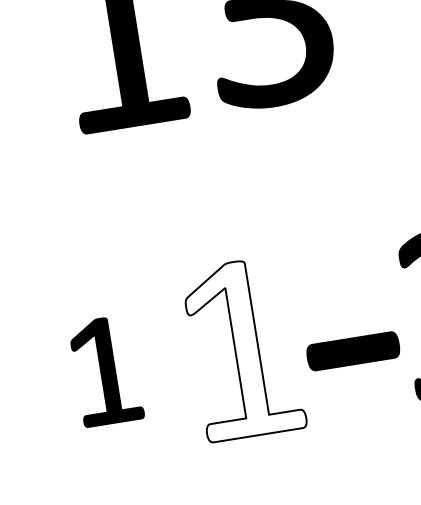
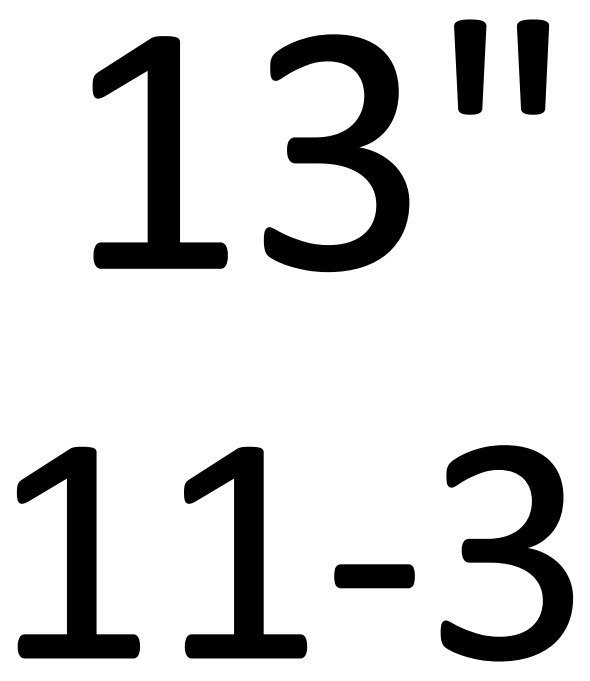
fill: (243, 348) -> (245, 552), added
part: (353, 351) -> (374, 576), size x0.71
part: (106, 370) -> (78, 552), size x1.67

